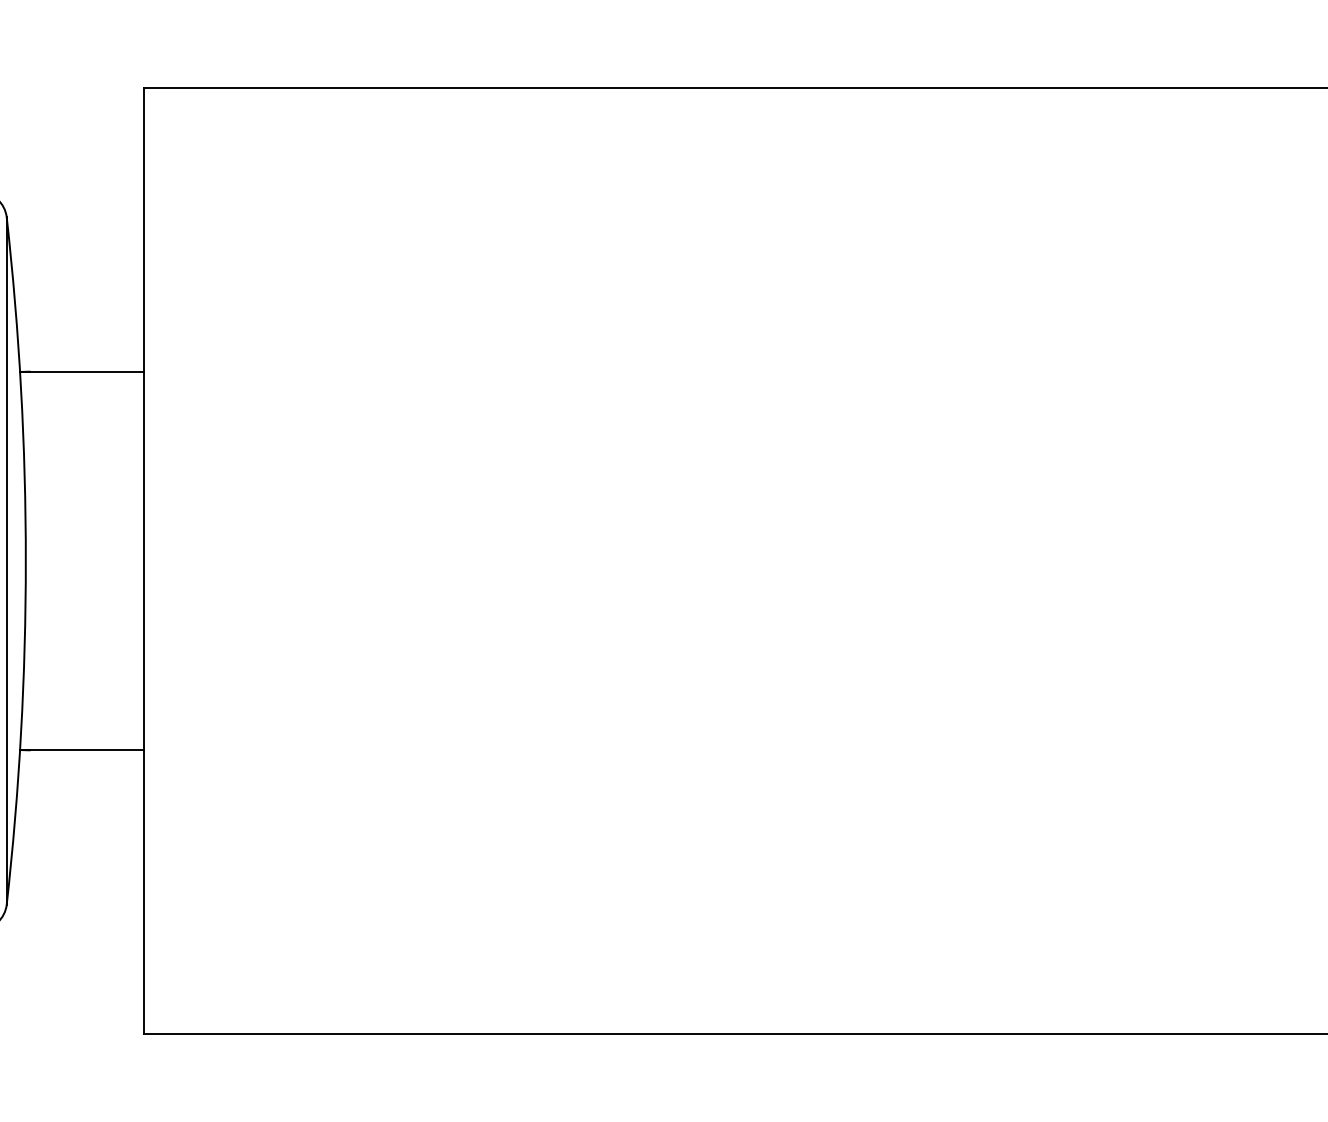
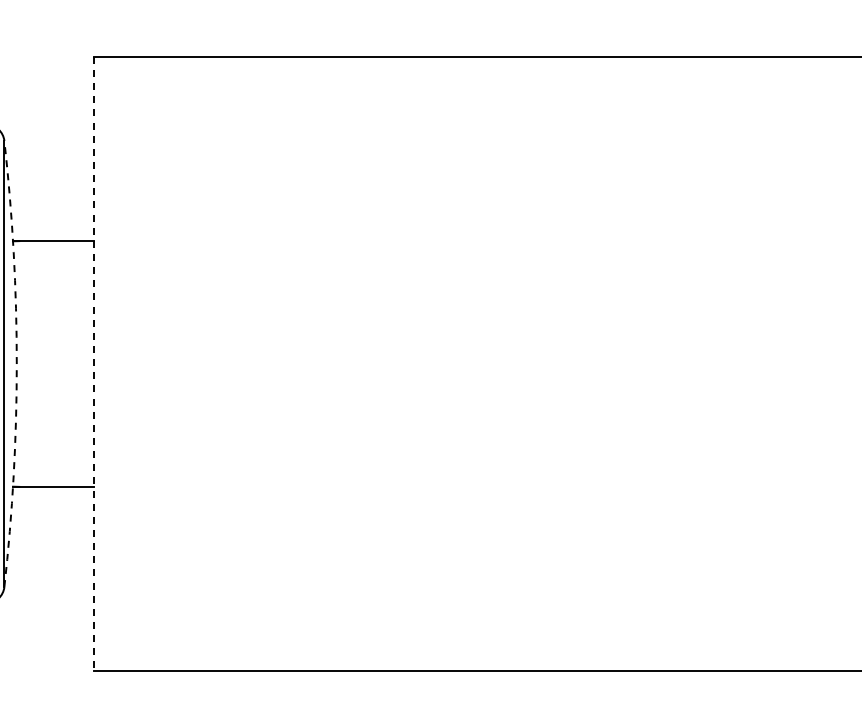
arc: (25, 561) -> (16, 364), solid -> dashed
line: (144, 561) -> (93, 364), solid -> dashed

